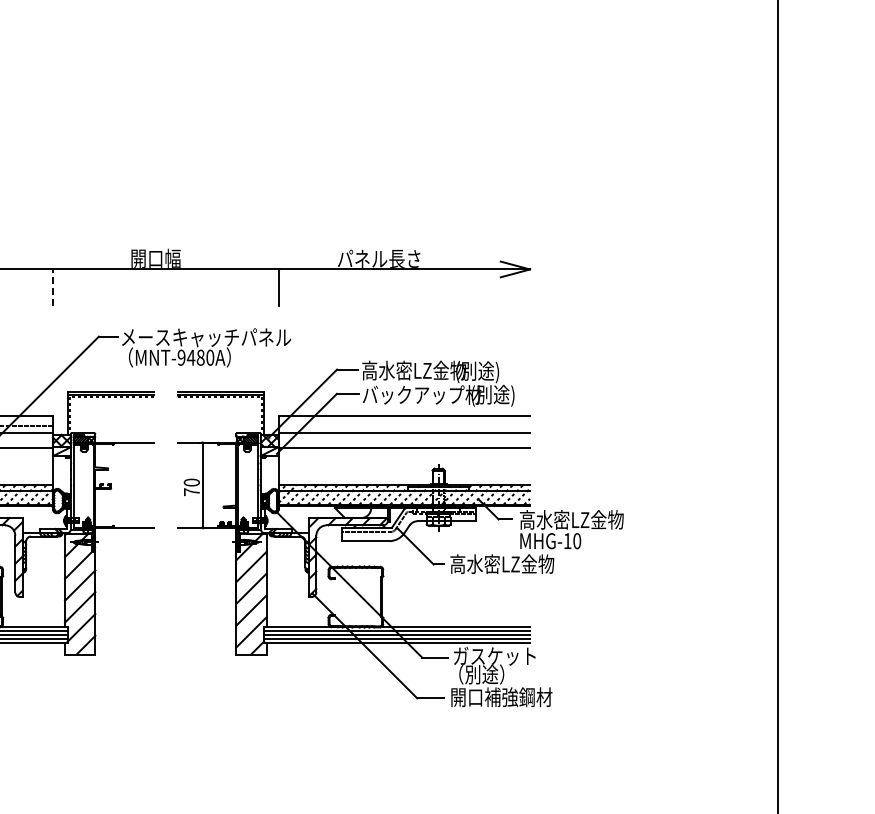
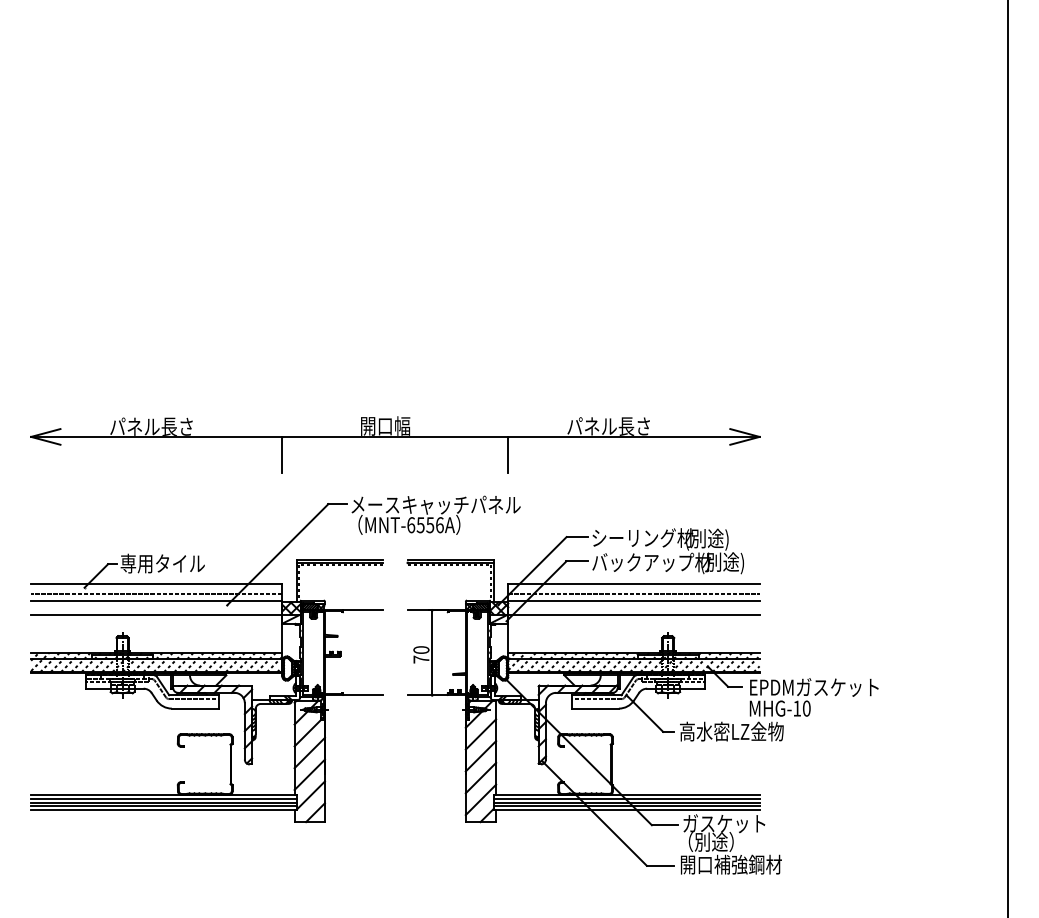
line: (52, 287) -> (282, 454), dashed -> solid
text: (195, 358) -> (425, 525), MNT-9480A -> MNT-6556A
text: (413, 370) -> (643, 537), 高水密LZ金物 -> シーリング材
line: (403, 426) -> (633, 593), added
text: (583, 520) -> (813, 687), 高水密LZ金物 -> EPDMガスケット

